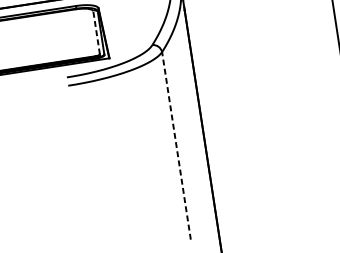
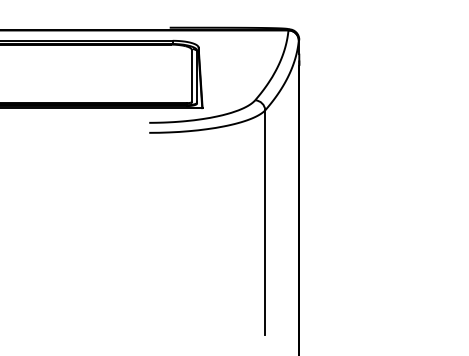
line: (96, 32) -> (191, 75), dashed -> solid
line: (176, 145) -> (265, 222), dashed -> solid

